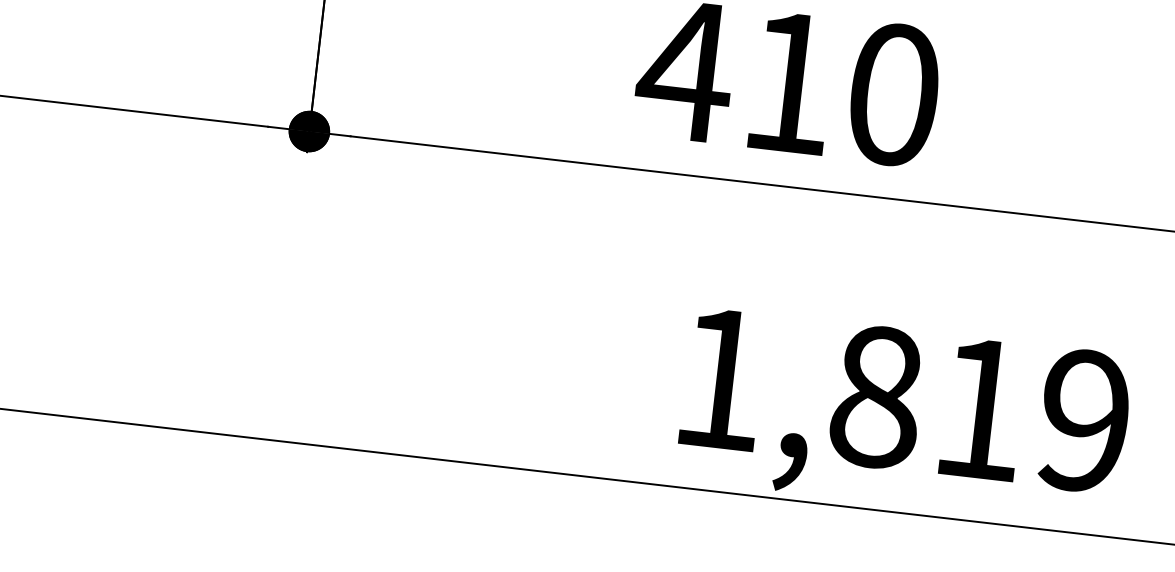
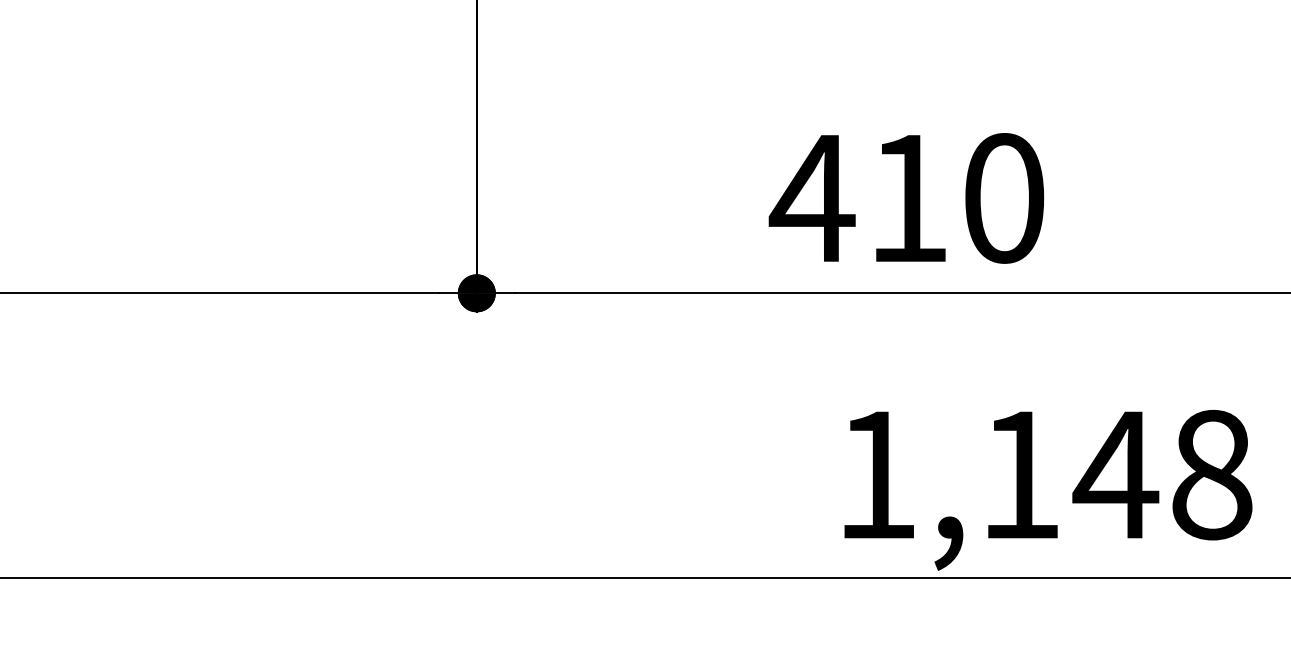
text: (981, 408) -> (1116, 474), 1,819 -> 1,148

